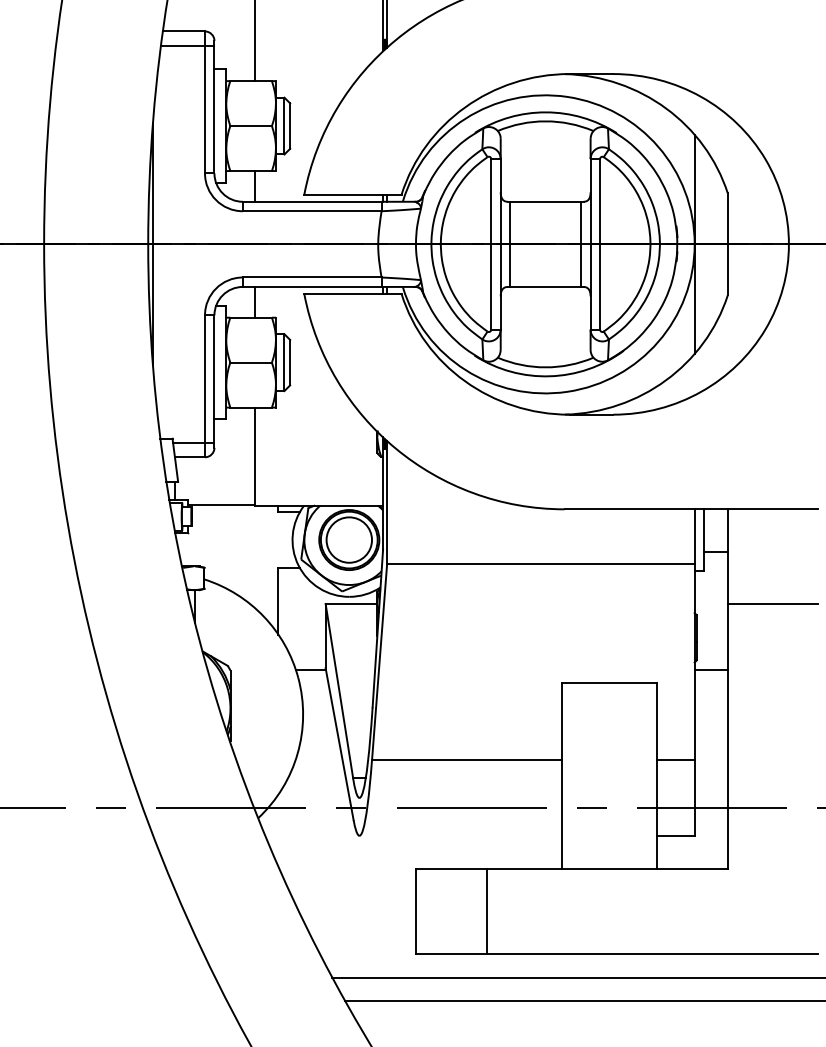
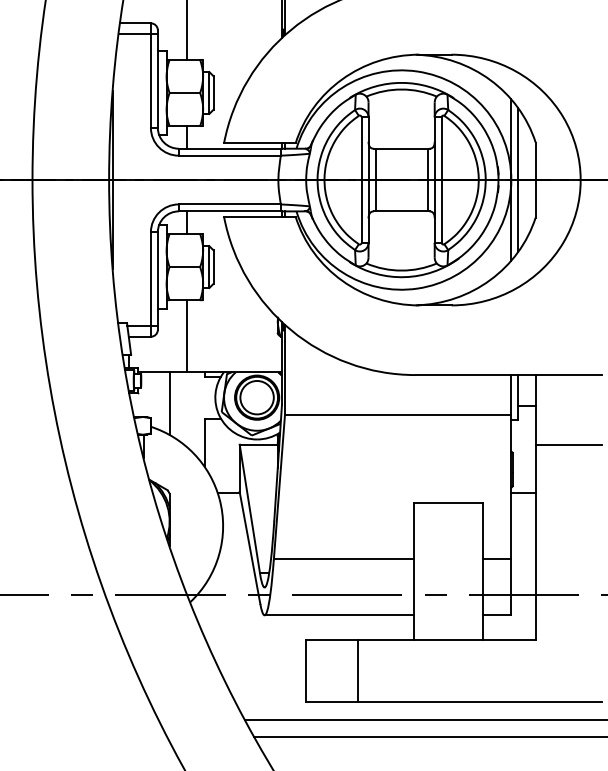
line: (704, 244) -> (518, 180), added
line: (231, 547) -> (170, 403), added
line: (460, 835) -> (338, 615), added

